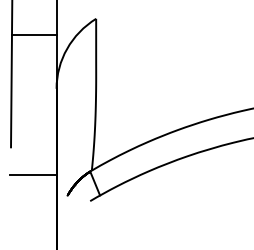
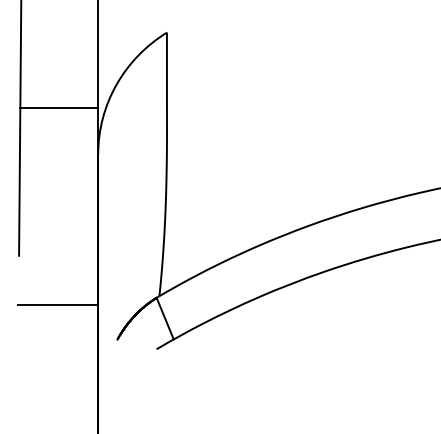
line: (33, 35) -> (58, 108), moved

